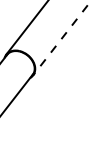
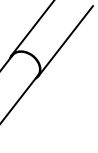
line: (60, 40) -> (65, 41), dashed -> solid

